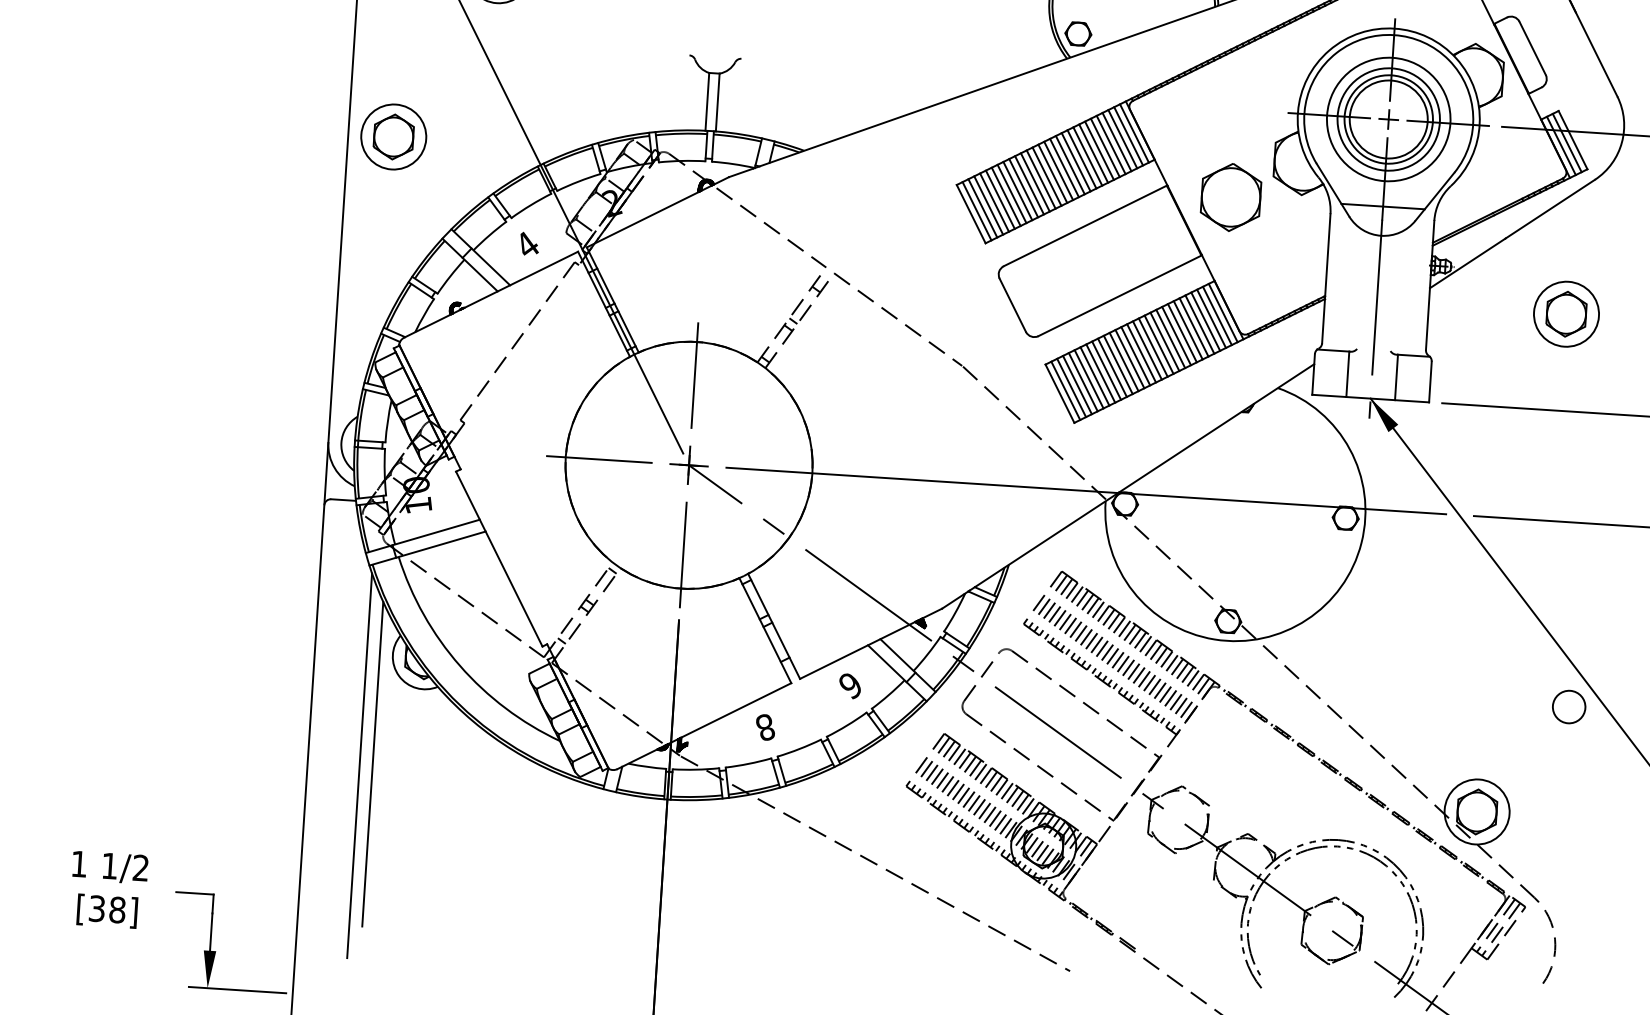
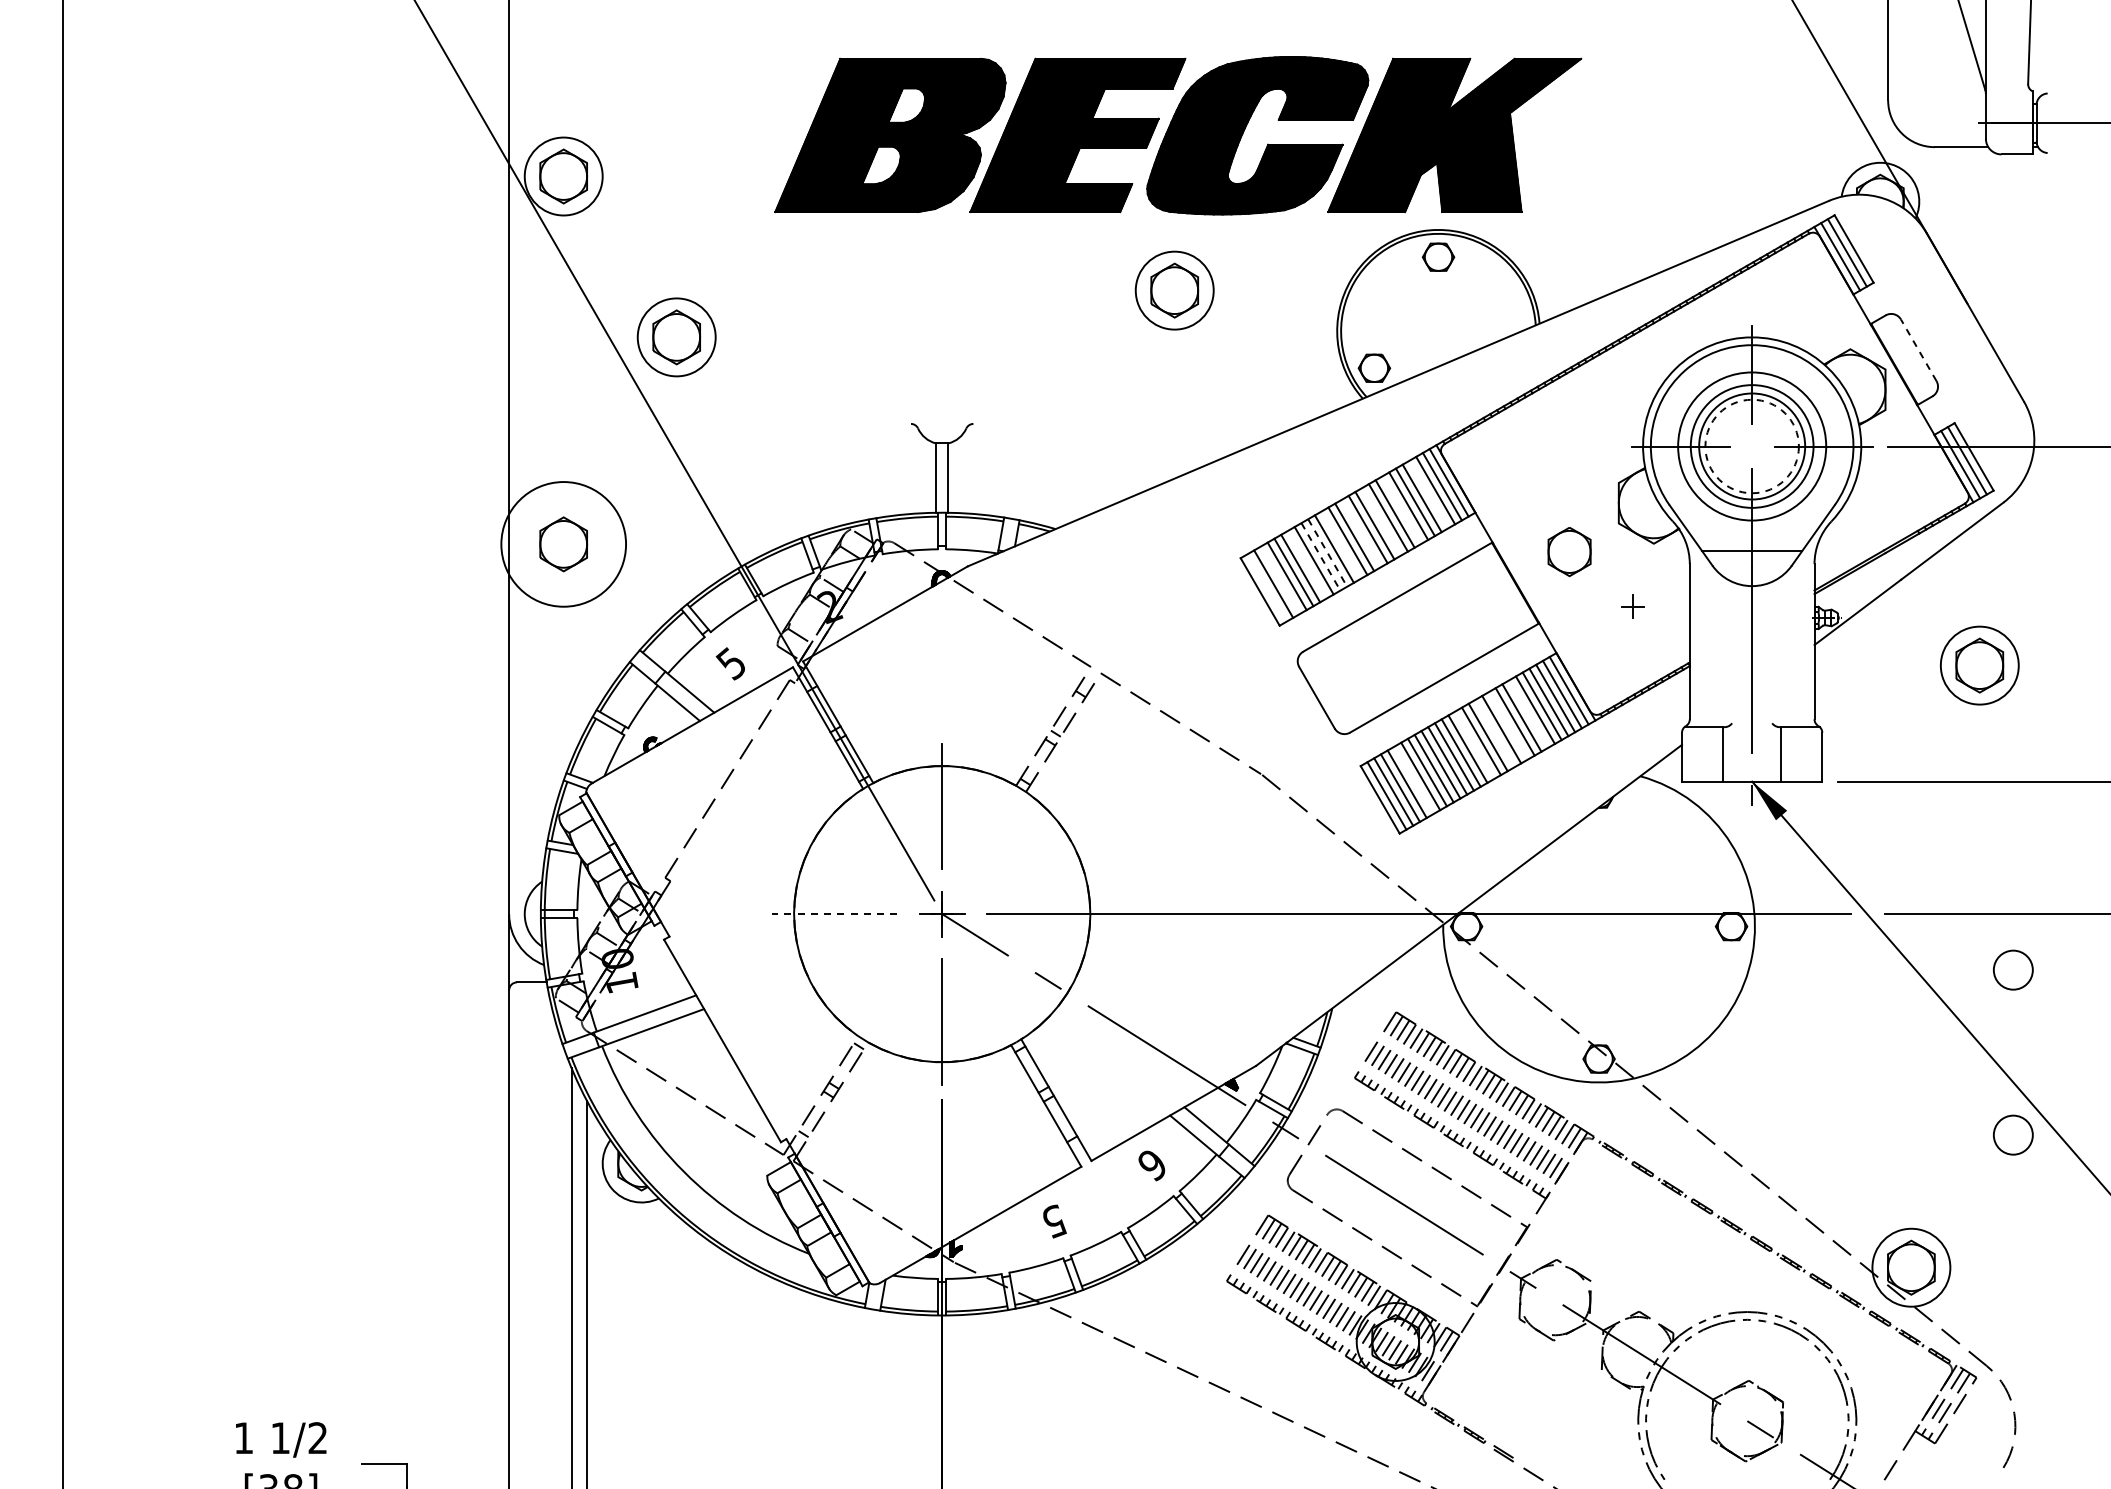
line: (1532, 48) -> (1918, 350), solid -> dashed
circle: (1388, 119) -> (1751, 446), solid -> dashed
part: (1388, 119) -> (1632, 606), moved
circle: (393, 137) -> (563, 544), size x1.6
line: (1116, 142) -> (1428, 494), removed
line: (1093, 153) -> (1401, 509), removed
line: (1076, 162) -> (1381, 521), removed
line: (1057, 170) -> (1360, 533), removed
line: (1040, 178) -> (1340, 544), removed
line: (1029, 185) -> (1327, 553), solid -> dashed
line: (1023, 187) -> (1320, 556), solid -> dashed
line: (1011, 193) -> (1306, 564), removed
part: (1230, 197) -> (1569, 551), size x0.6
line: (987, 205) -> (1279, 580), removed
line: (976, 210) -> (1266, 587), removed
text: (526, 245) -> (730, 663), 4 -> 5
line: (1188, 329) -> (1528, 713), removed
line: (1169, 338) -> (1507, 725), removed
line: (1158, 344) -> (1494, 733), removed
line: (1141, 353) -> (1474, 745), removed
line: (1088, 379) -> (1413, 780), removed
line: (599, 459) -> (834, 914), solid -> dashed
circle: (1578, 569) -> (2013, 969), added
text: (766, 727) -> (1054, 1221), 8 -> 5

